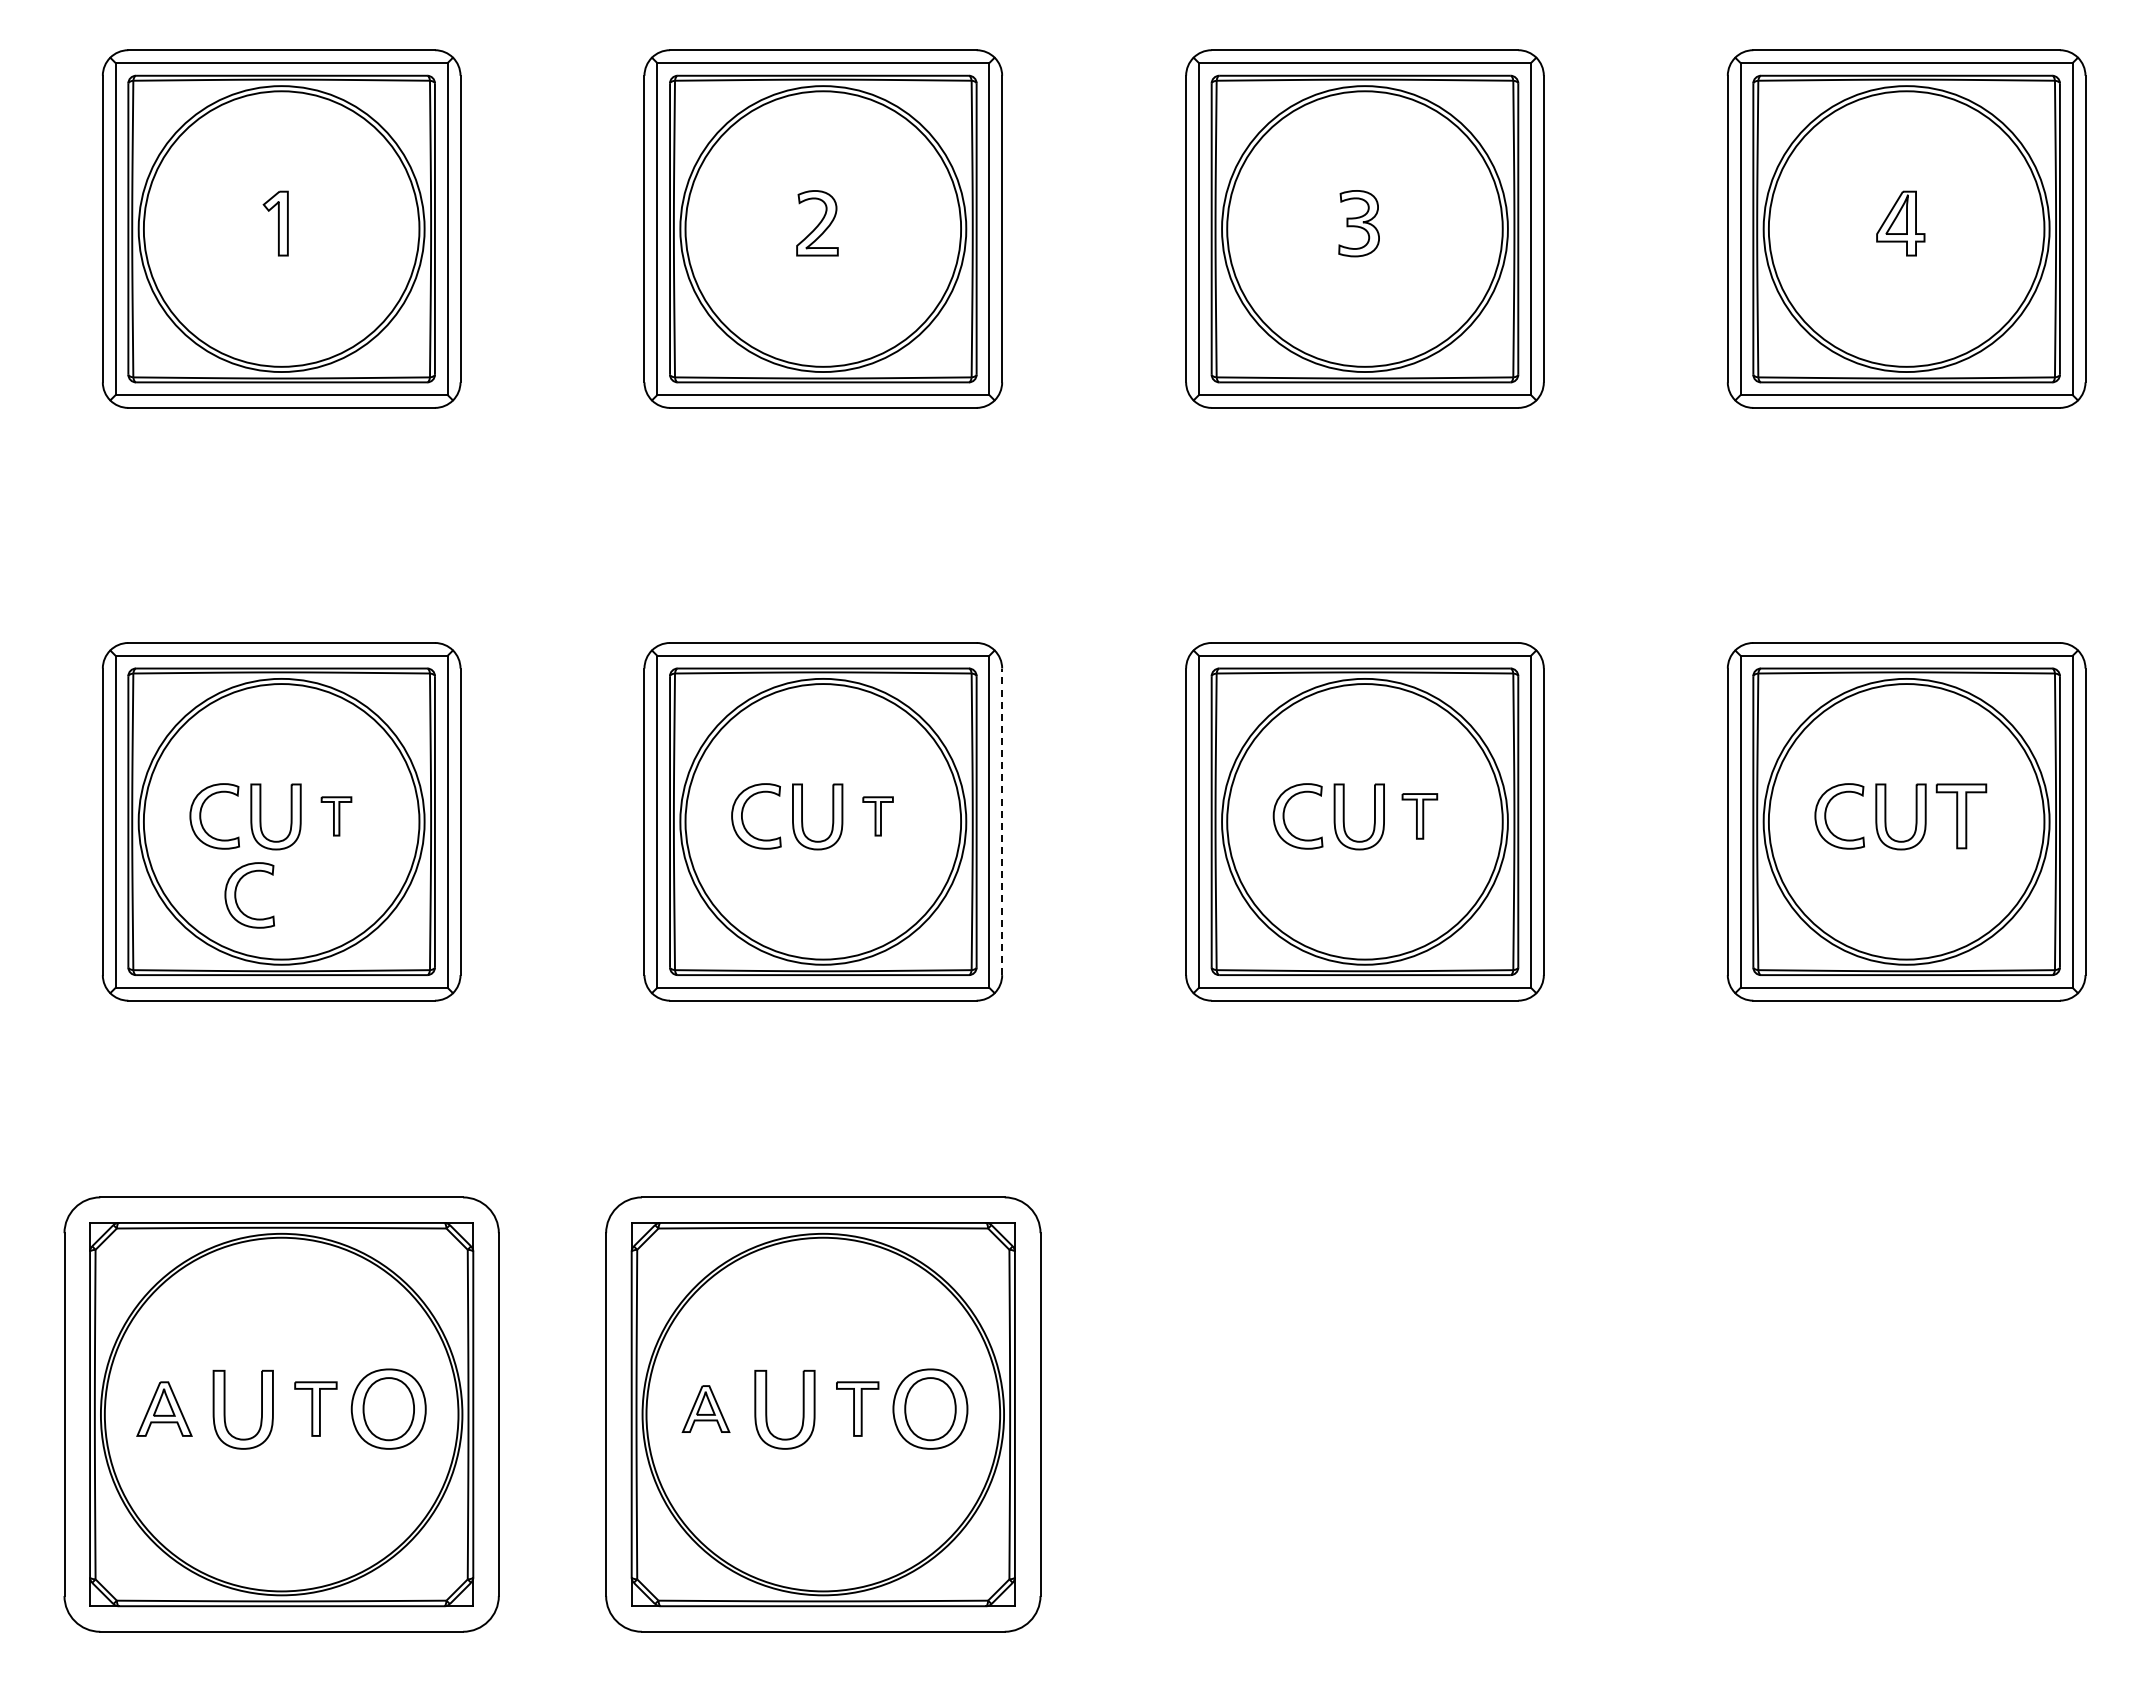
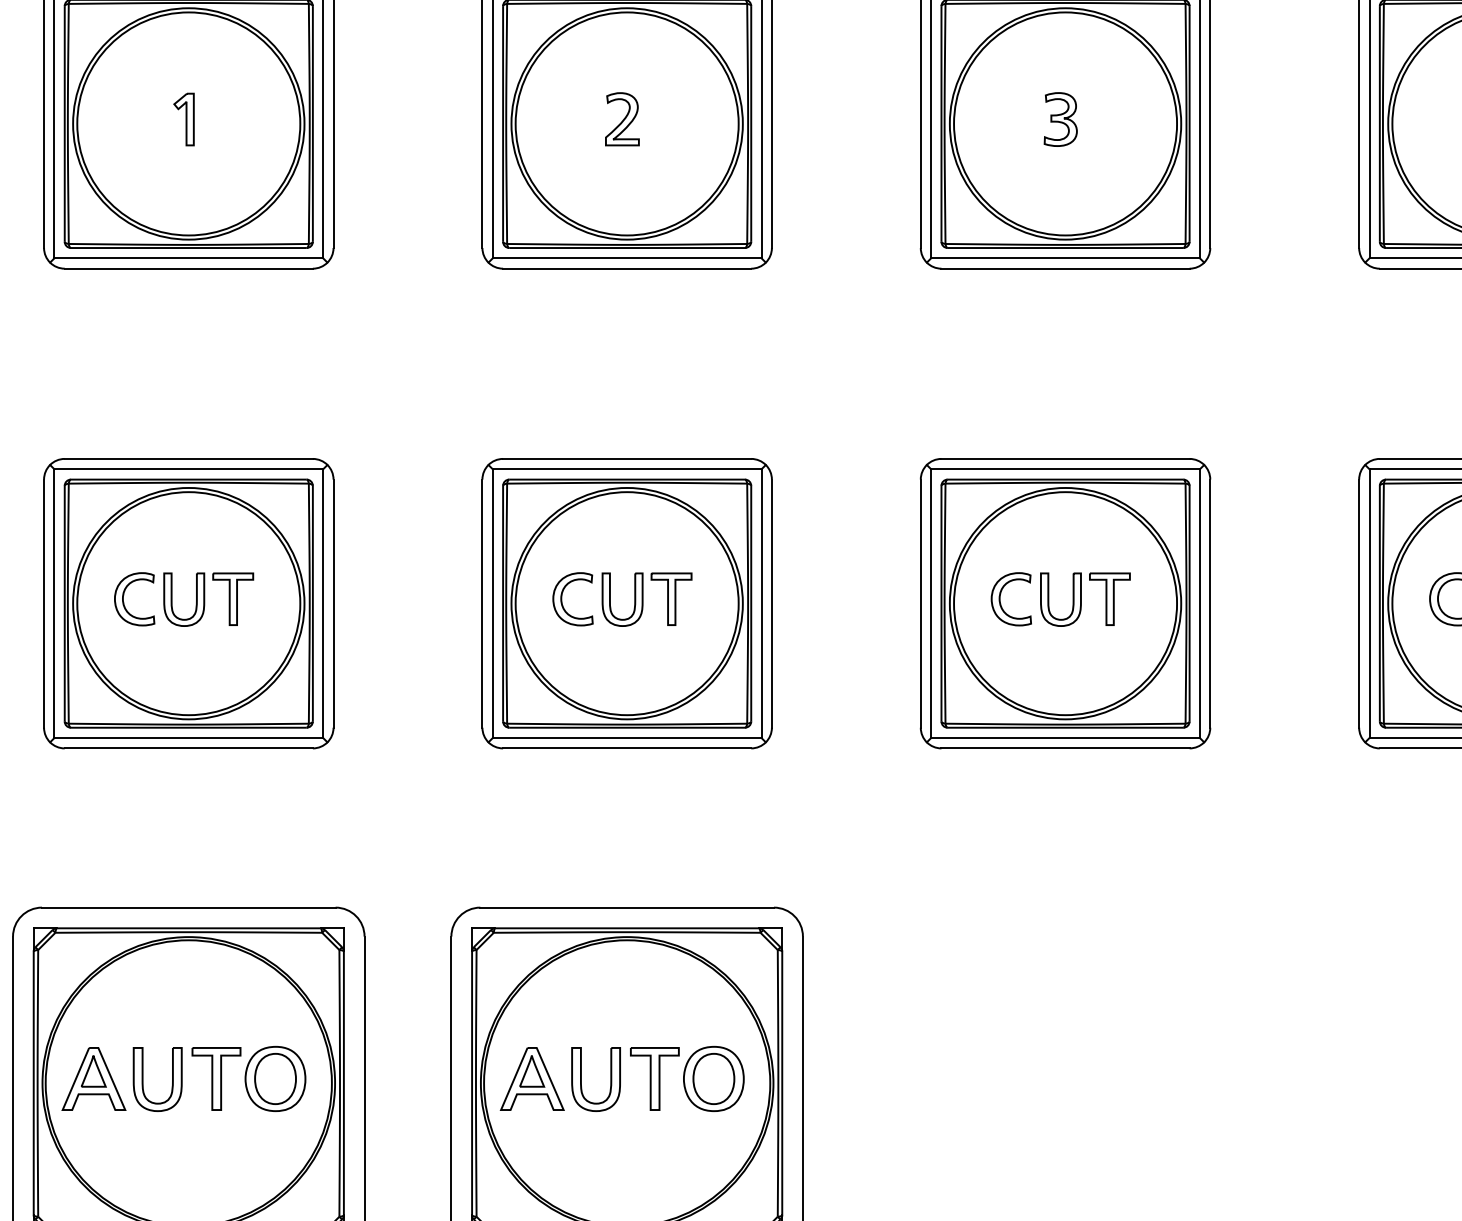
part: (336, 816) -> (233, 599), size x1.67
part: (877, 816) -> (671, 599), size x1.67
part: (1419, 816) -> (1109, 599), size x1.43
line: (1002, 821) -> (772, 603), dashed -> solid
part: (236, 895) -> (152, 663), removed
part: (164, 1408) -> (93, 1078), size x1.43
part: (315, 1408) -> (216, 1078), size x1.43
part: (705, 1408) -> (531, 1078), size x1.67
part: (857, 1408) -> (654, 1078), size x1.43

